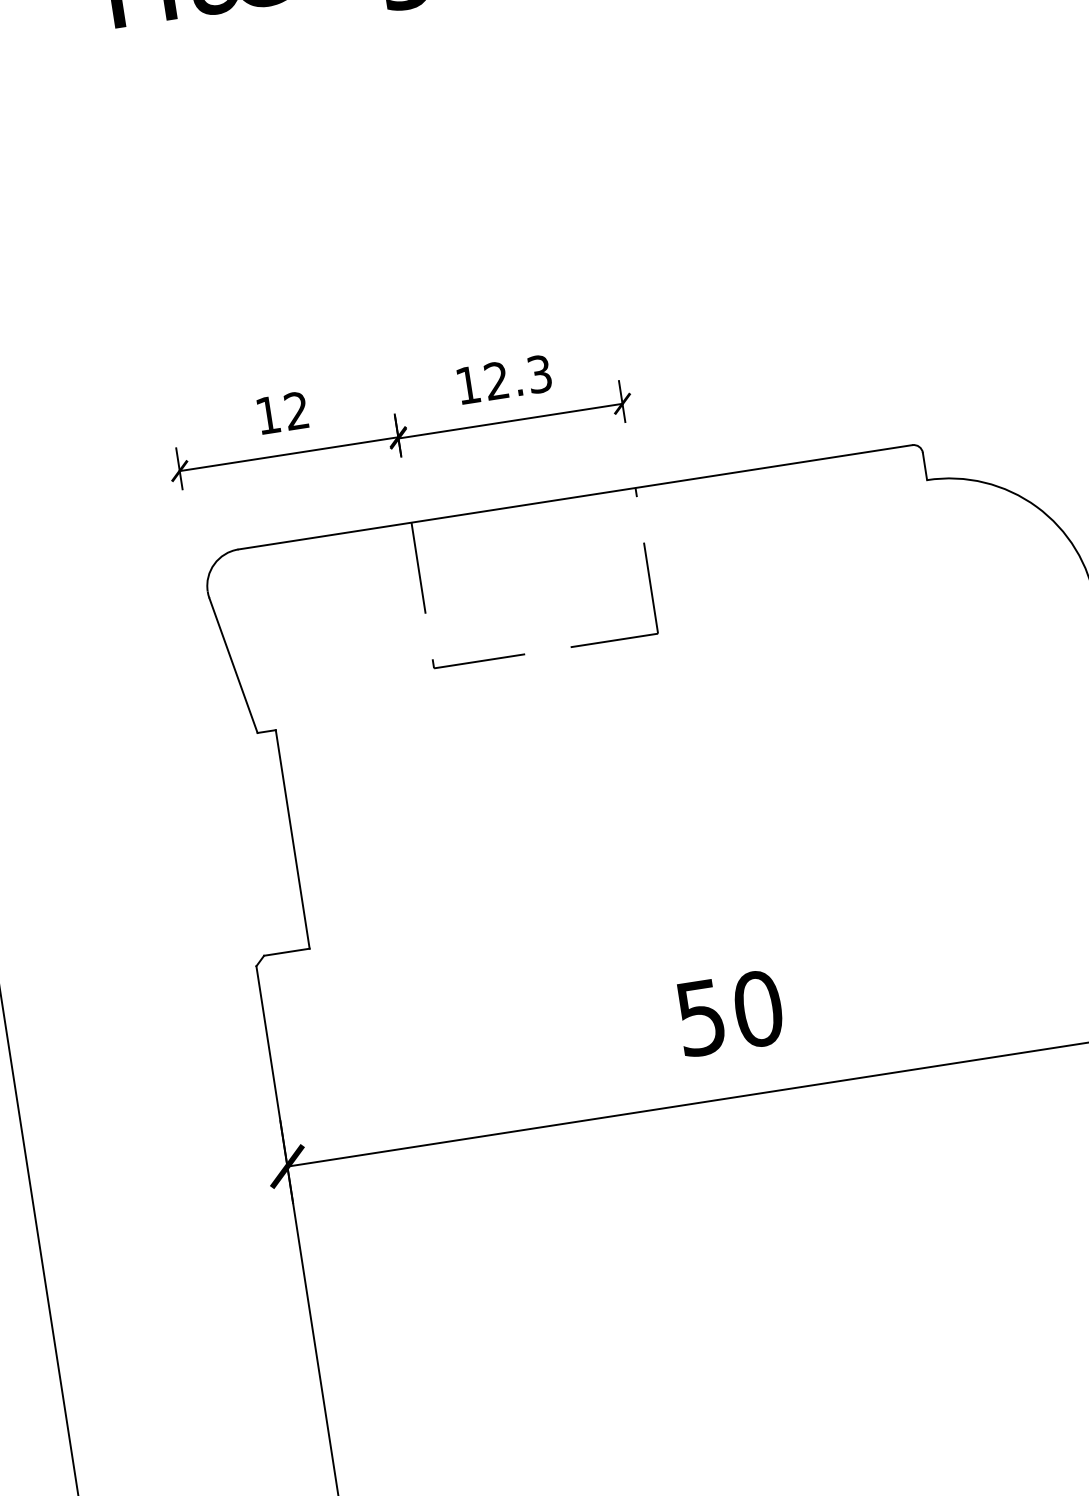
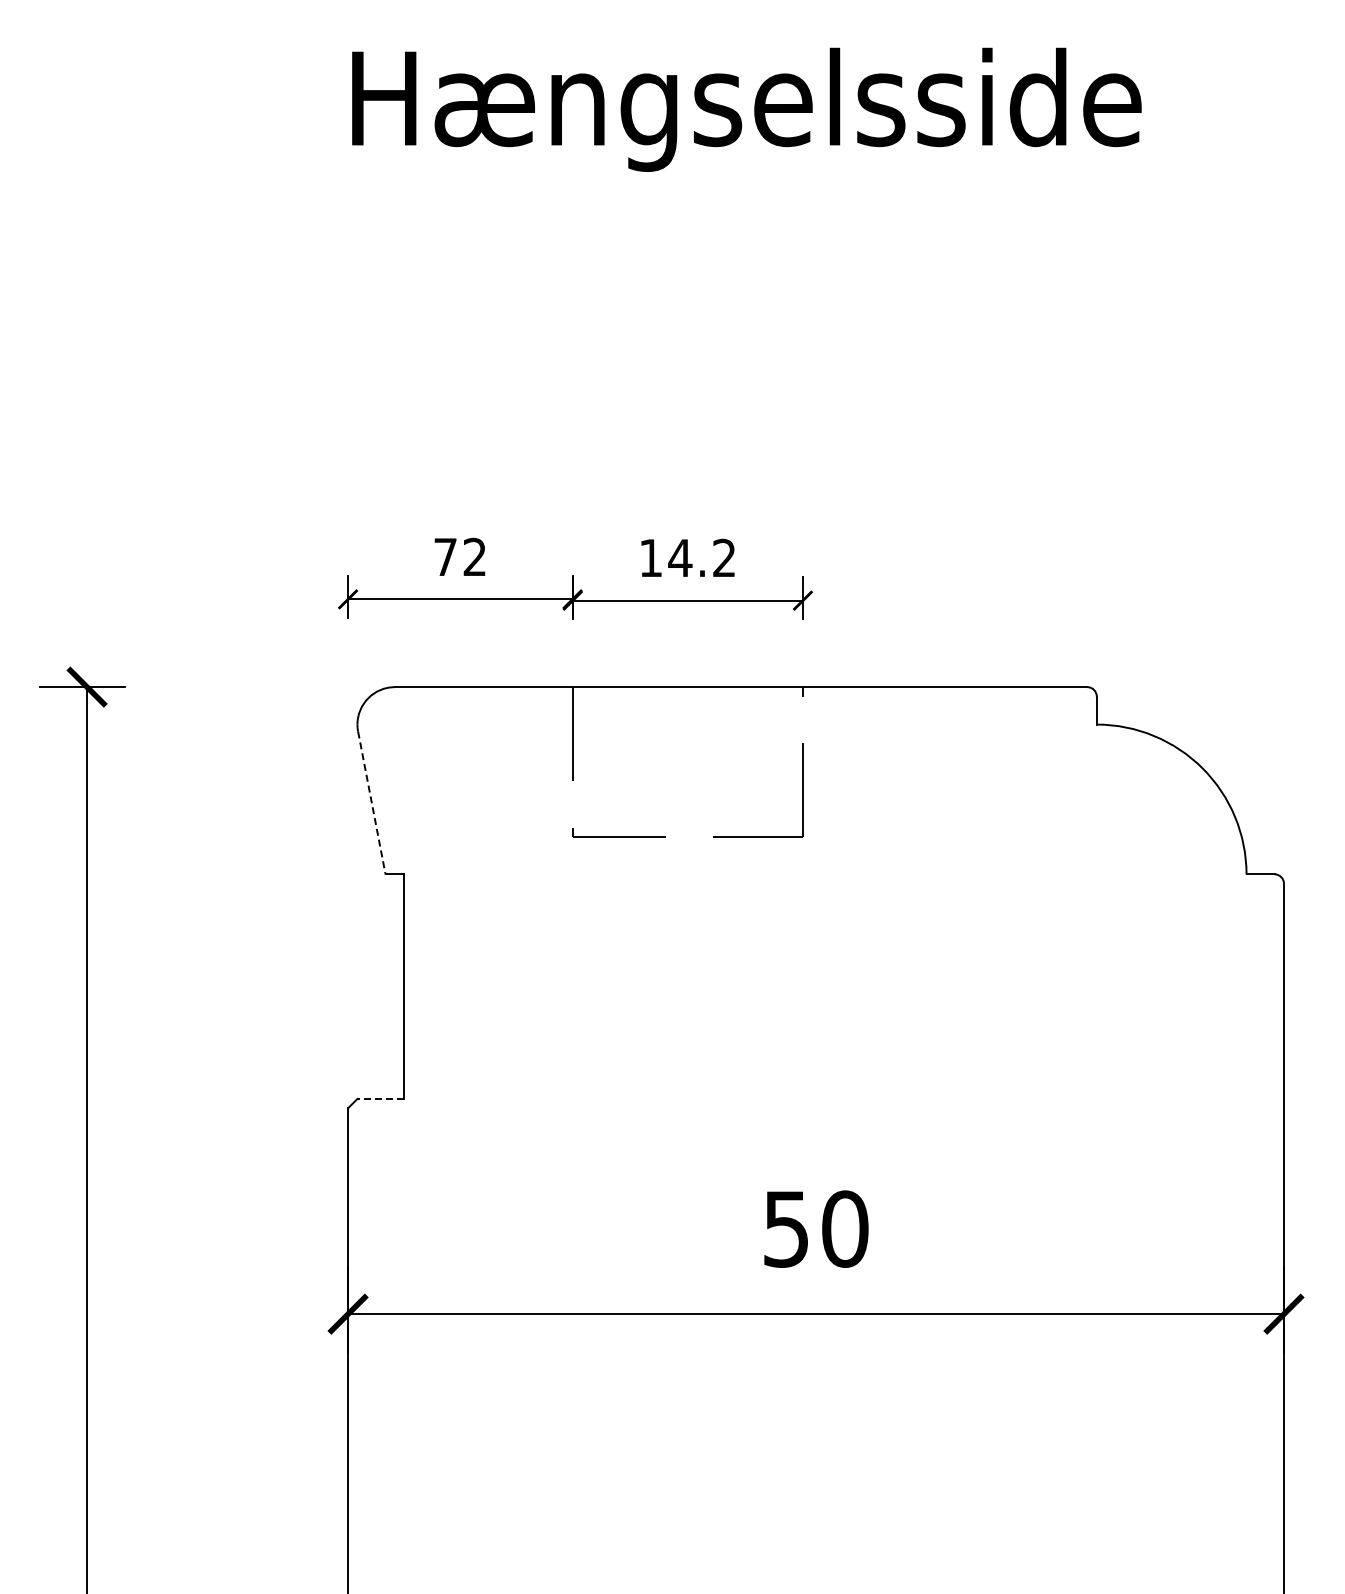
text: (517, 377) -> (701, 557), 12.3 -> 14.2
text: (268, 414) -> (445, 556), 12 -> 72
line: (233, 665) -> (371, 802), solid -> dashed
line: (286, 951) -> (380, 1098), solid -> dashed

